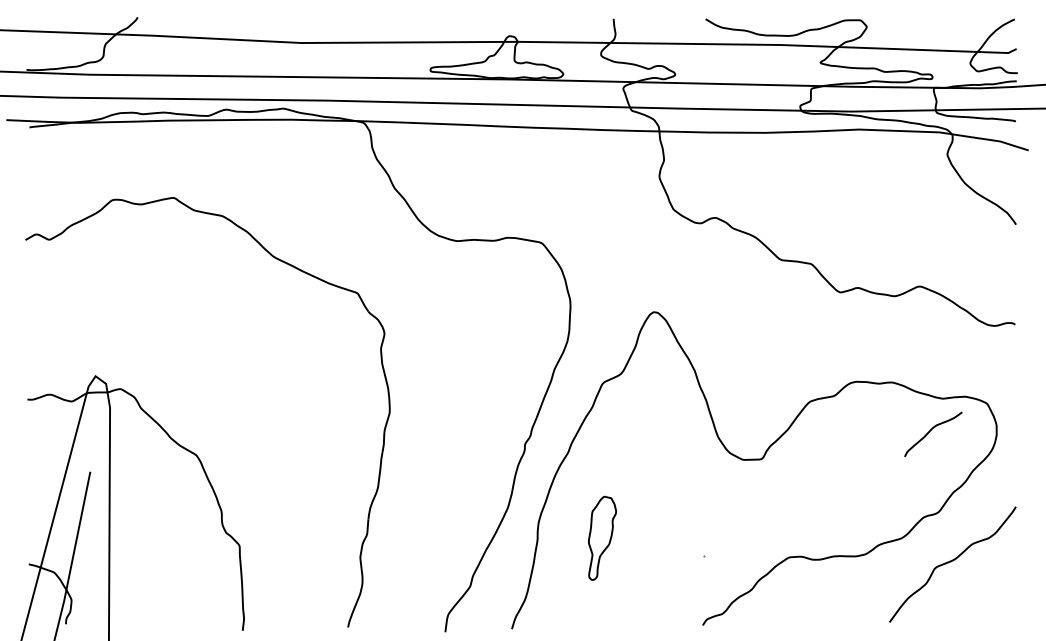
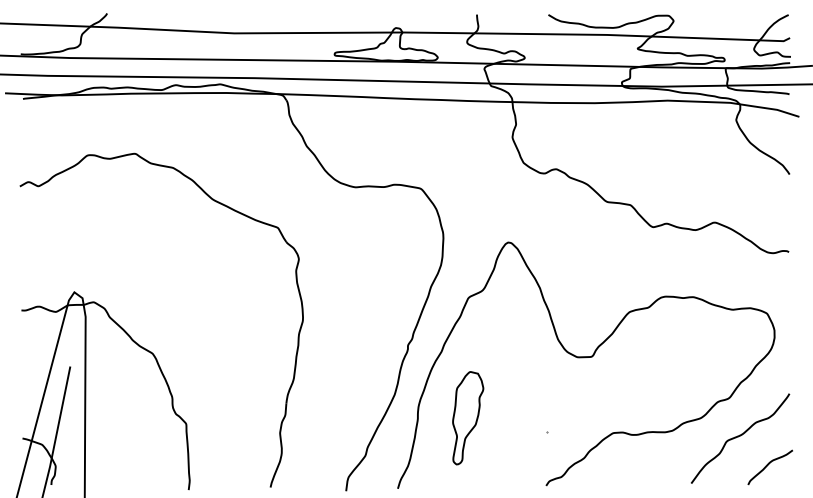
curve: (930, 431) -> (768, 465), moved
part: (602, 538) -> (468, 418), size x1.43

